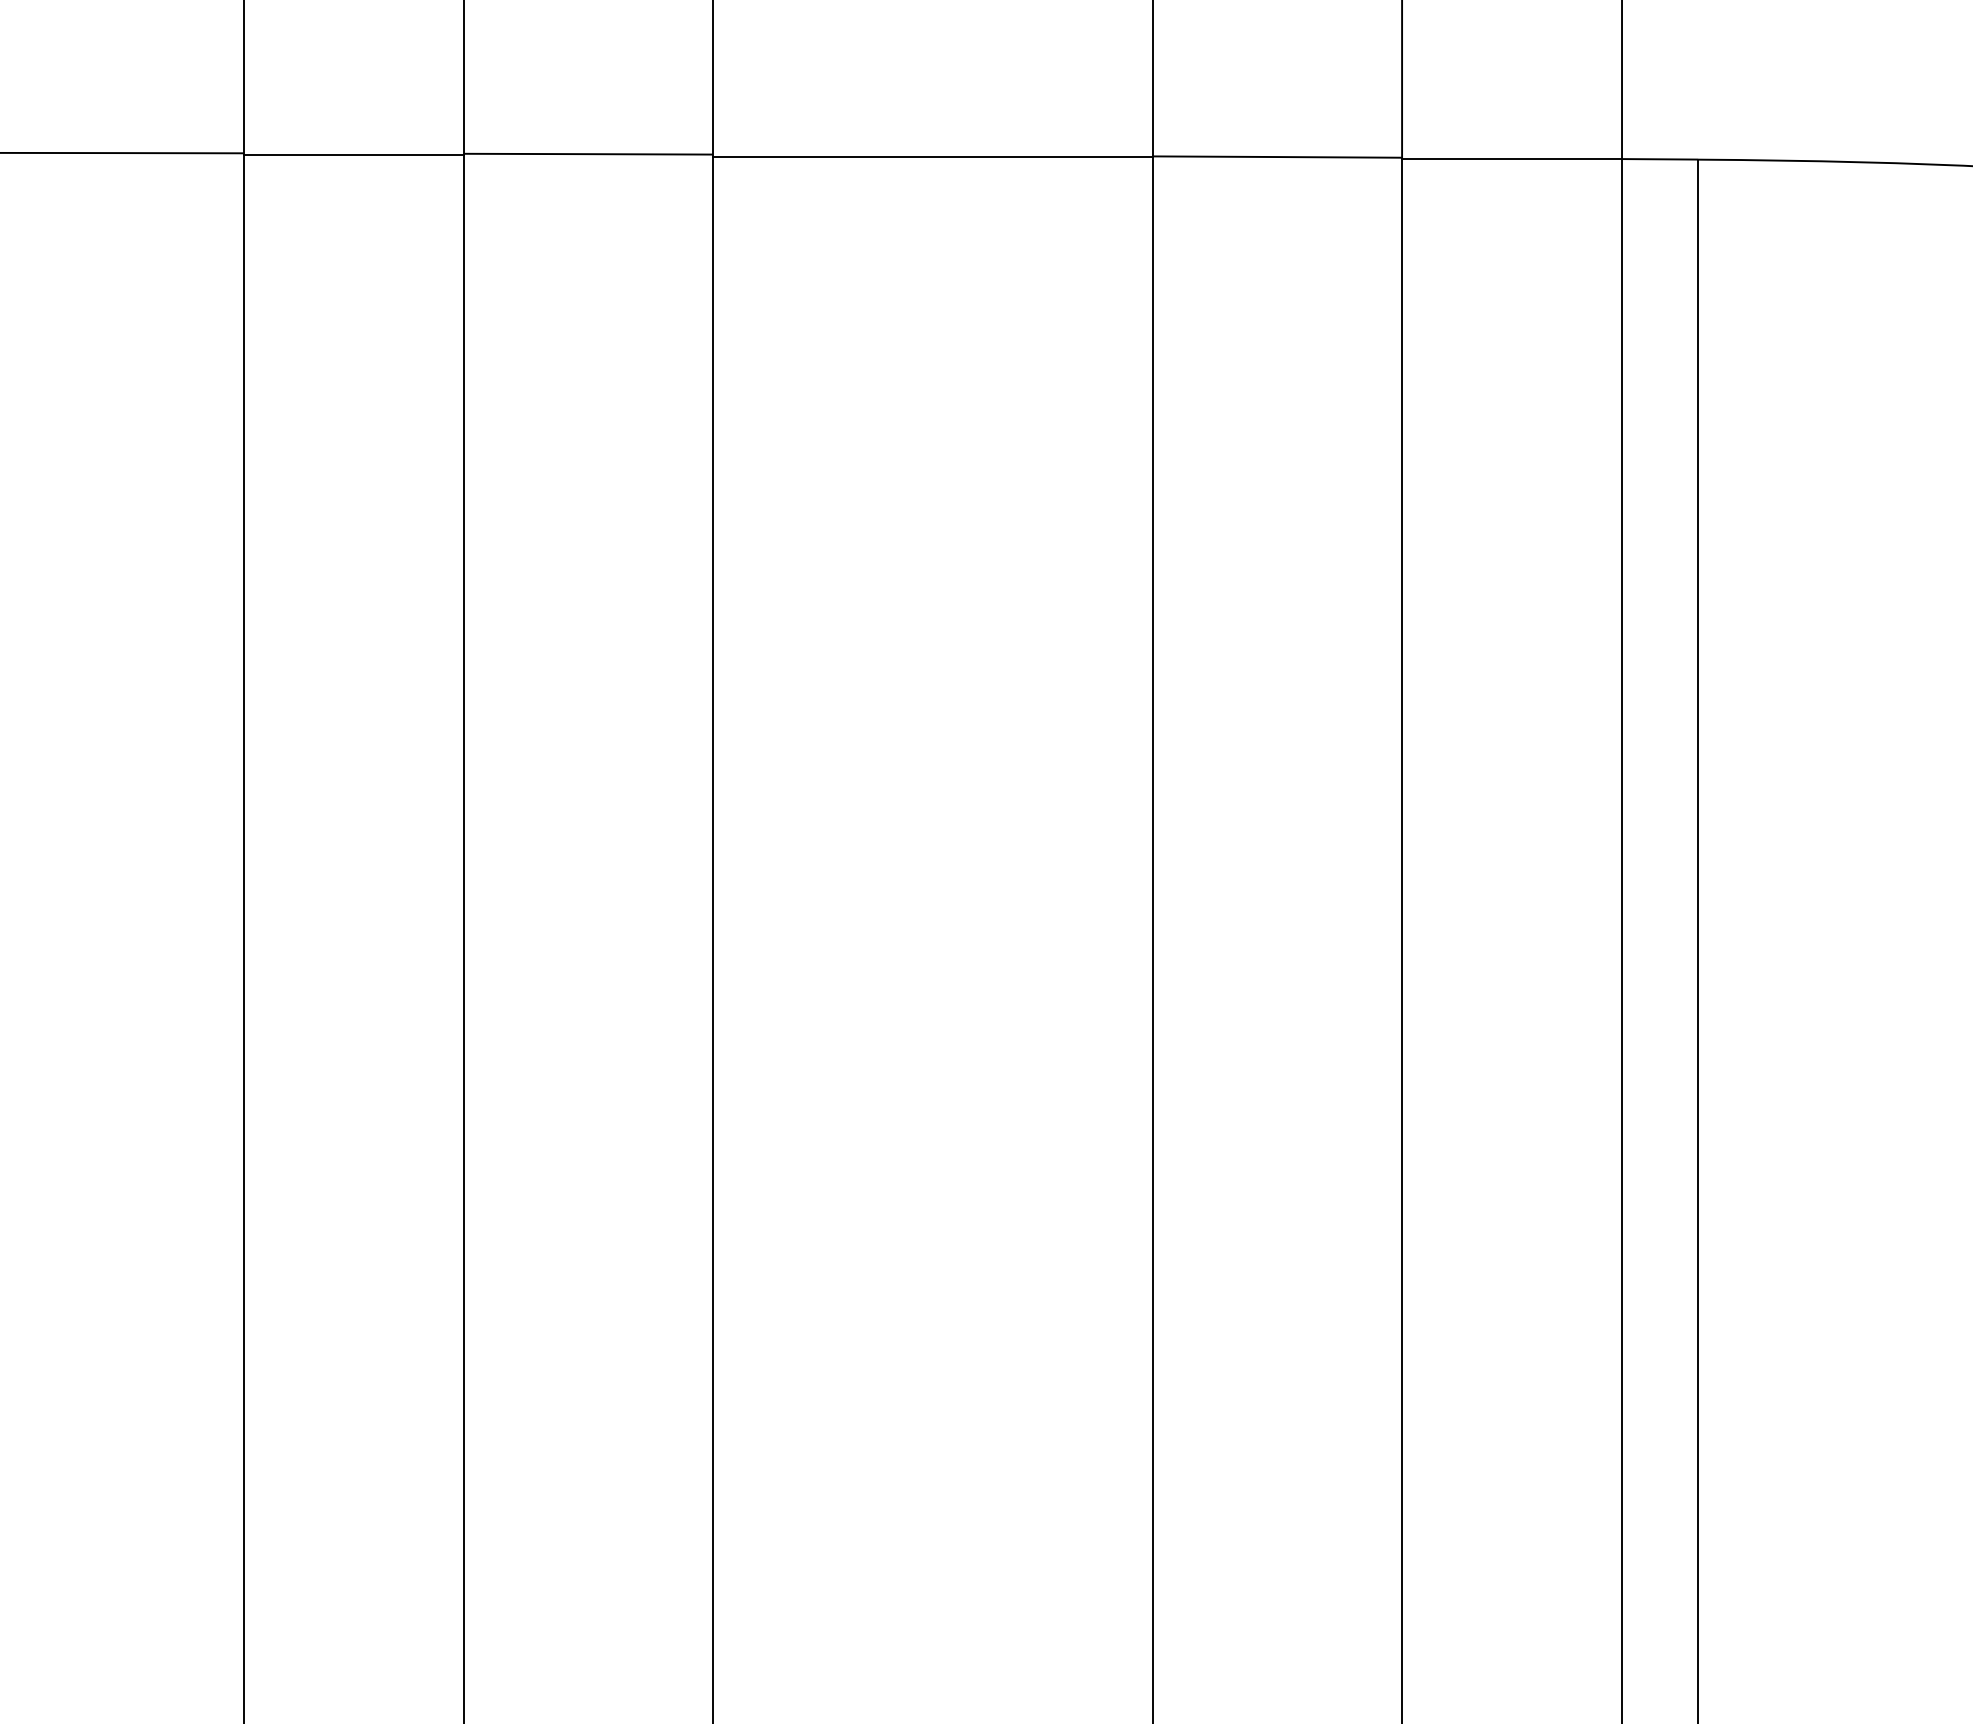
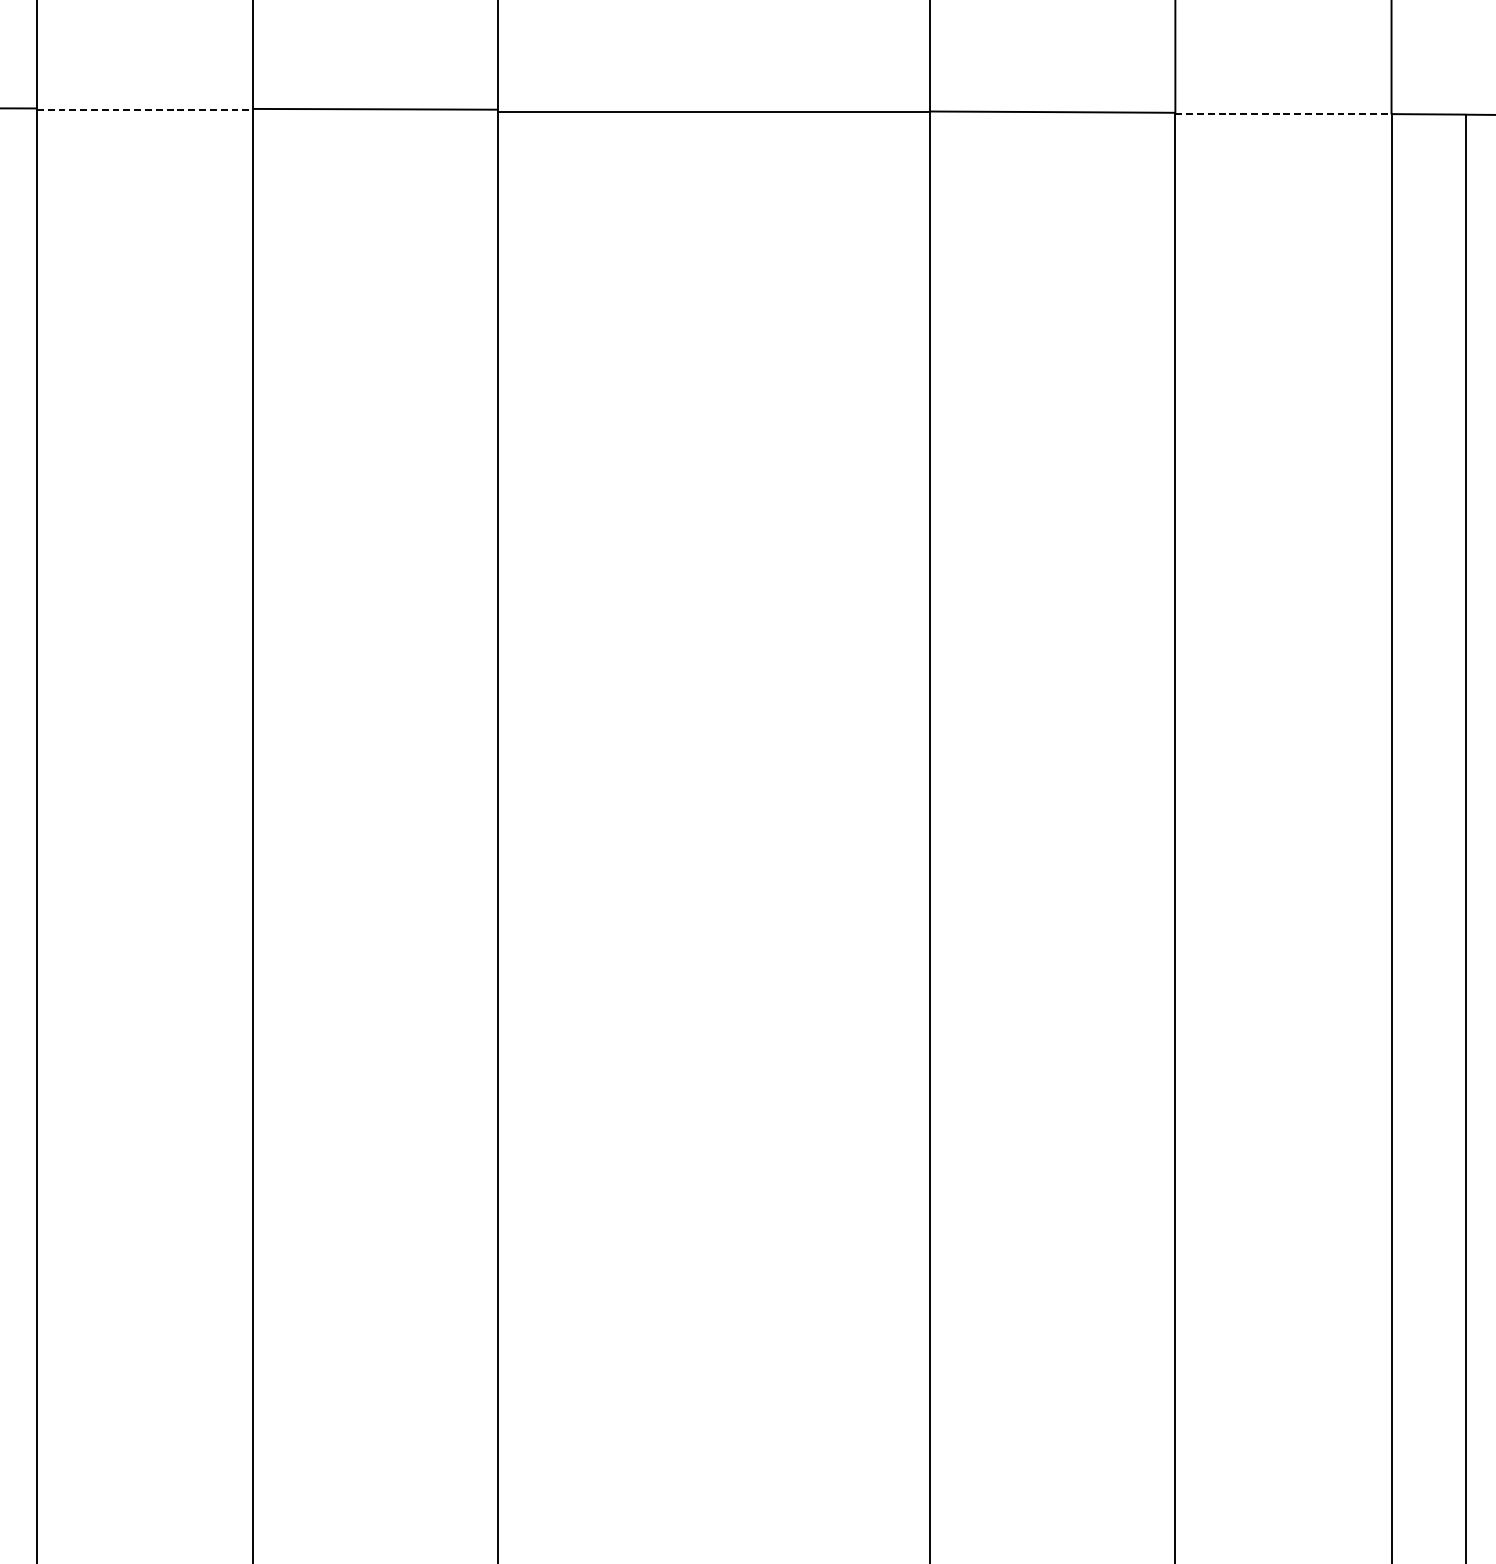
line: (353, 154) -> (144, 109), solid -> dashed
line: (1512, 159) -> (1283, 114), solid -> dashed

